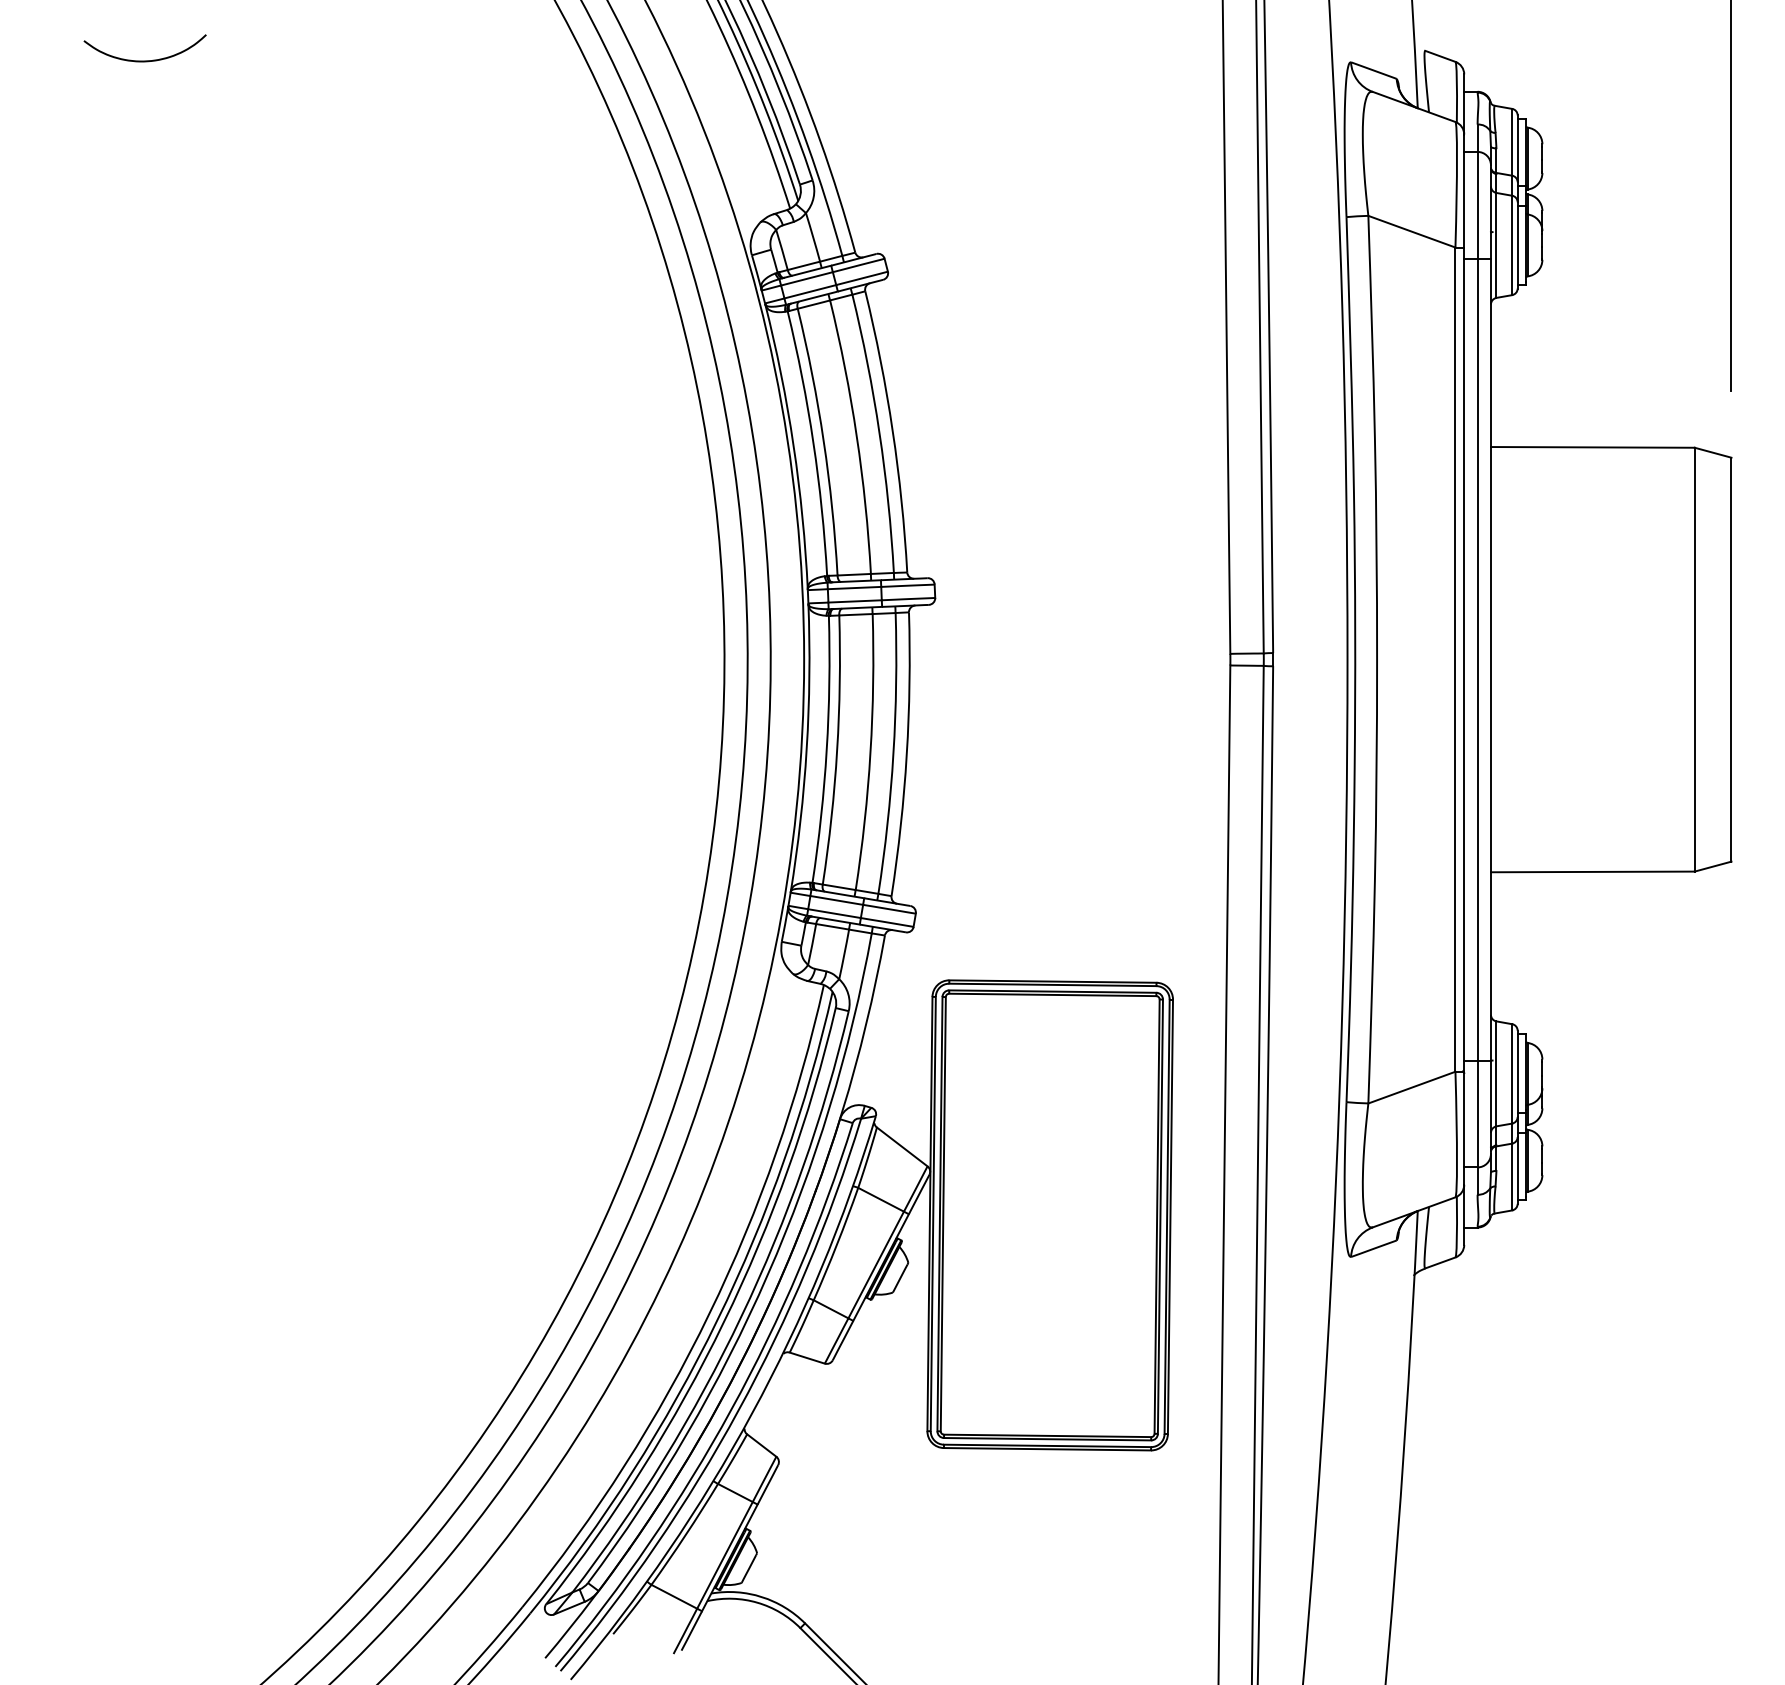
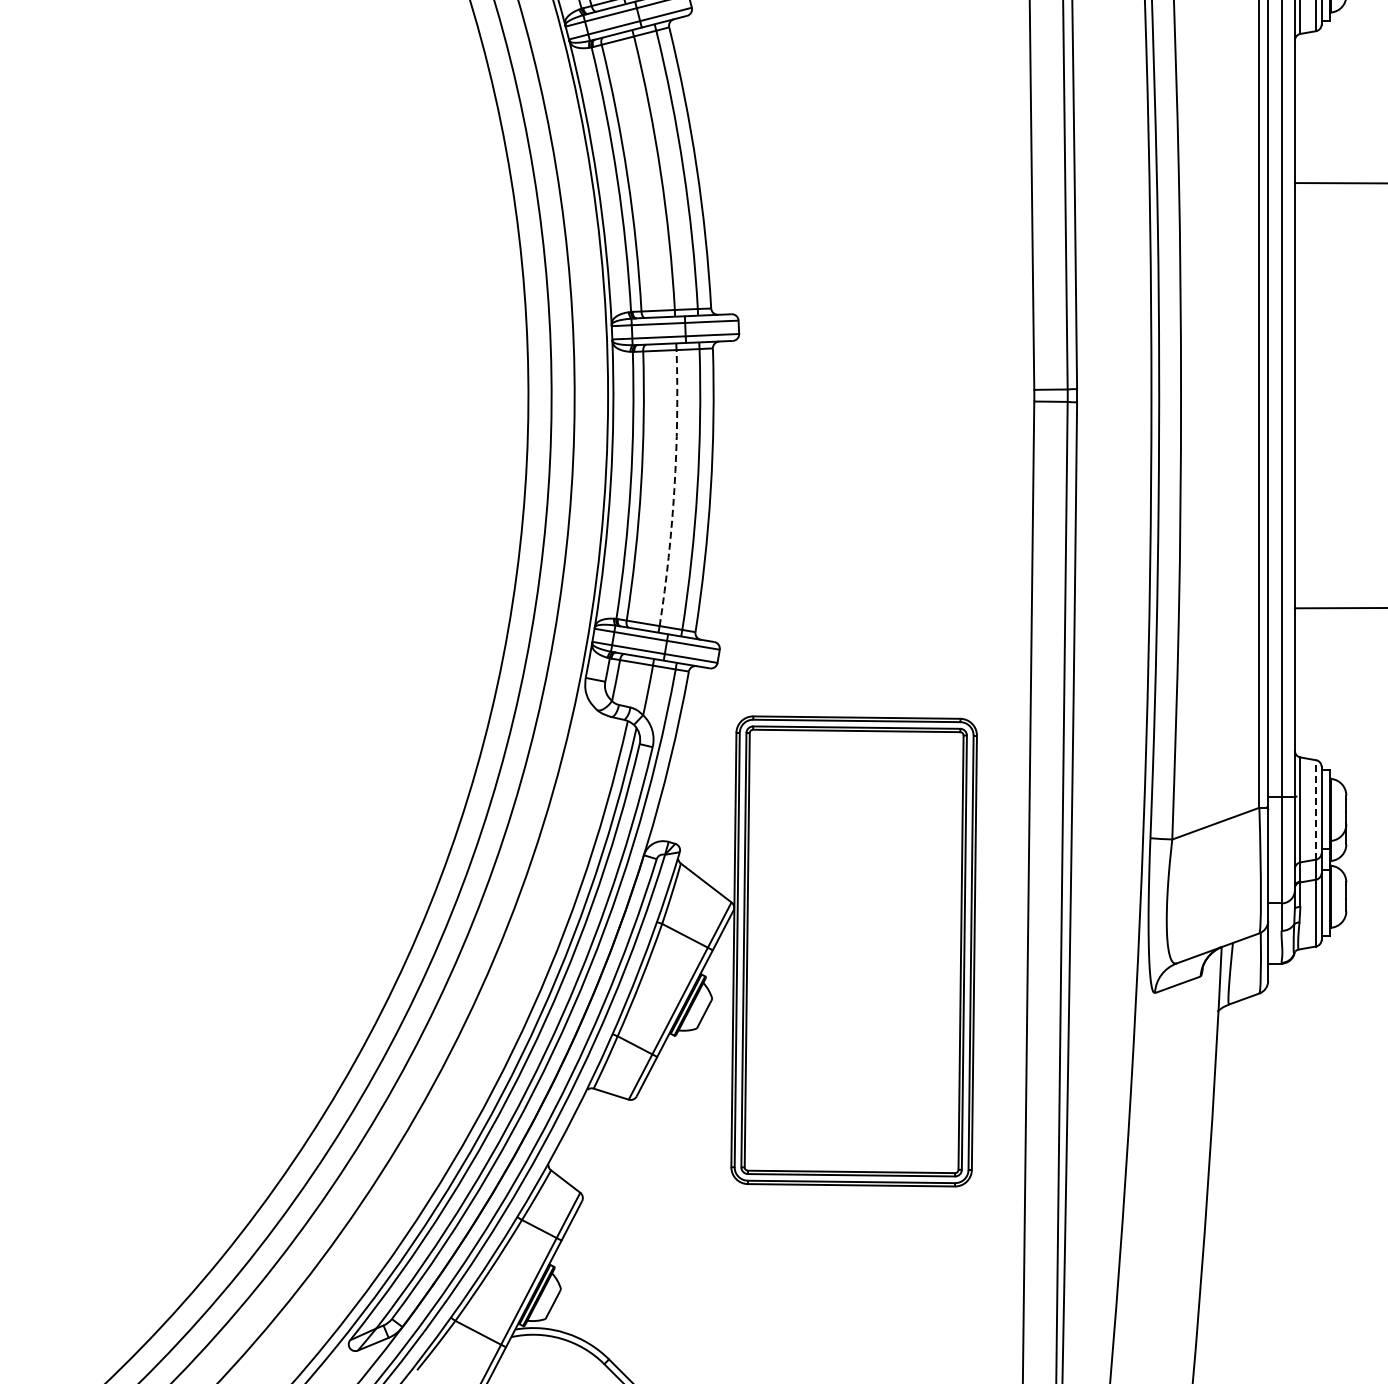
arc: (870, 752) -> (674, 488), solid -> dashed
line: (1512, 1073) -> (1316, 809), solid -> dashed

